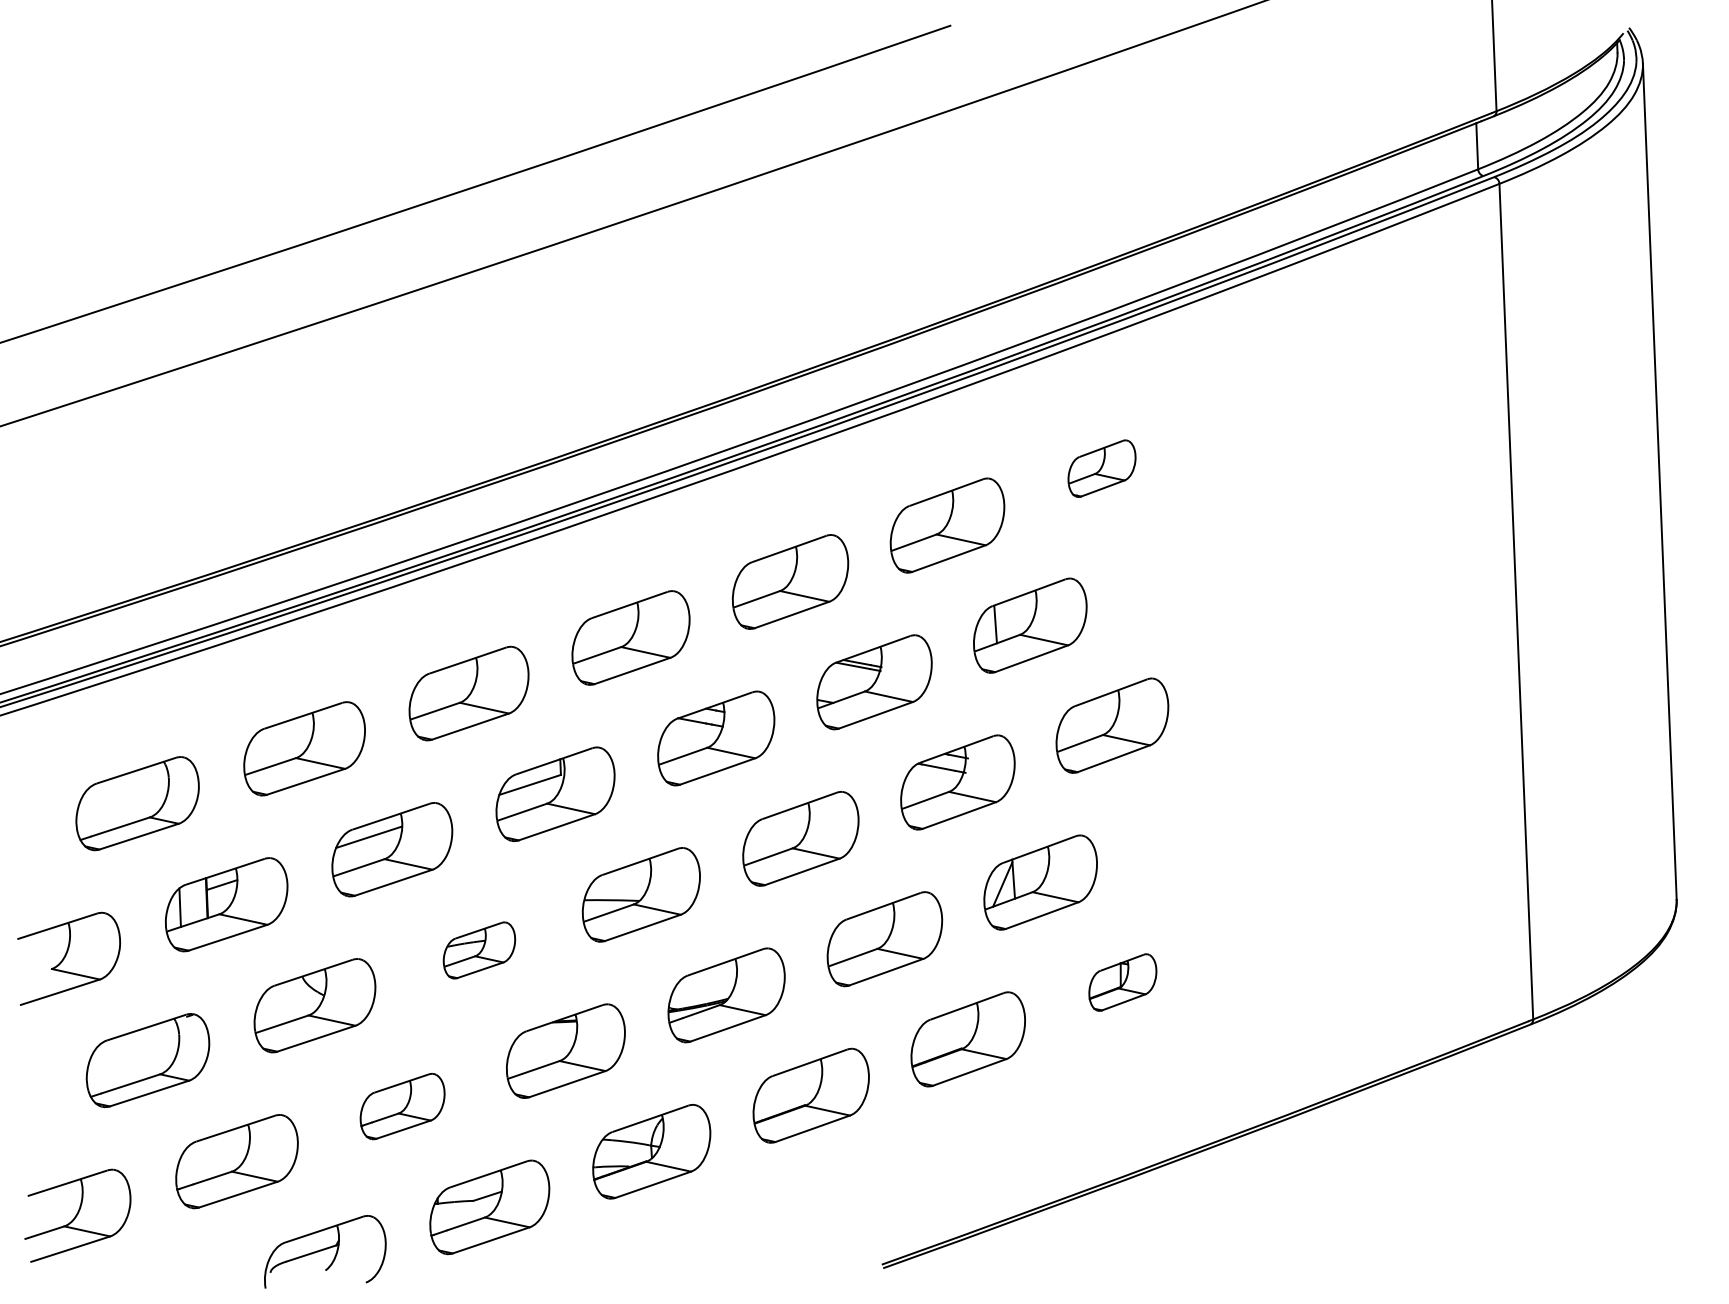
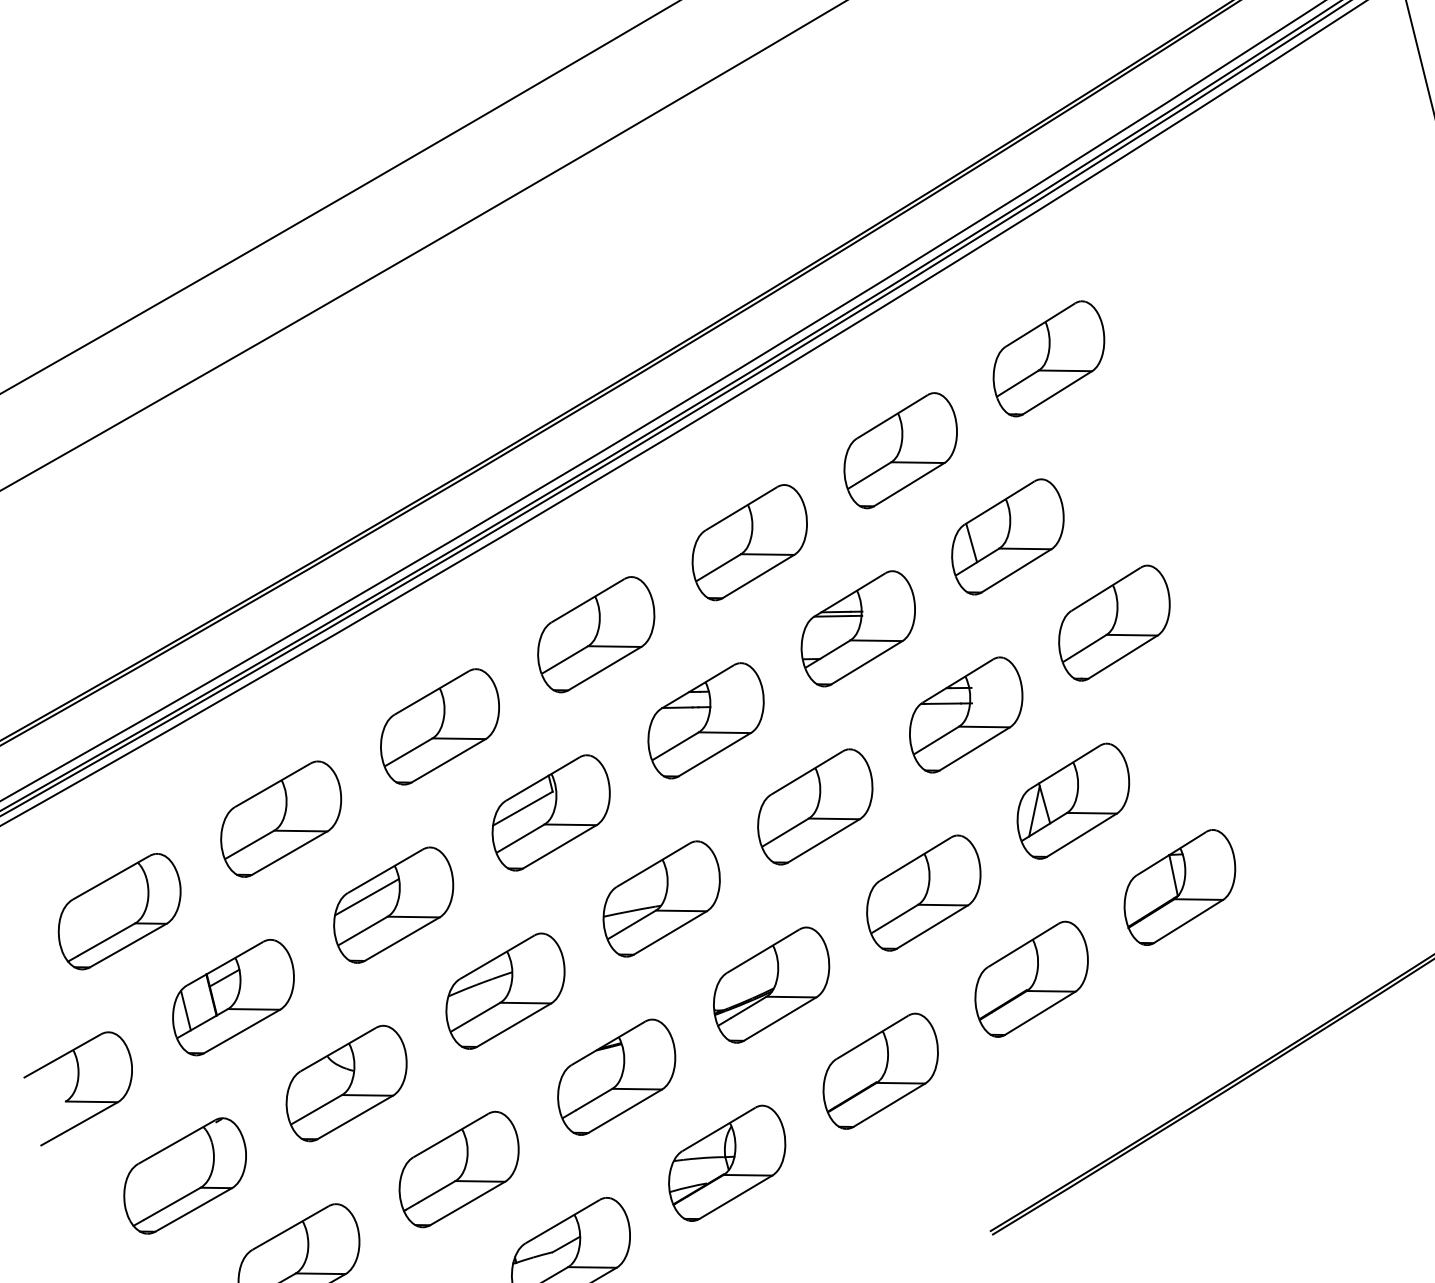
part: (1101, 468) -> (1048, 358), size x1.67
part: (479, 950) -> (505, 991), size x1.67
part: (1122, 982) -> (1179, 887), size x1.67
part: (402, 1106) -> (458, 1169), size x1.43

